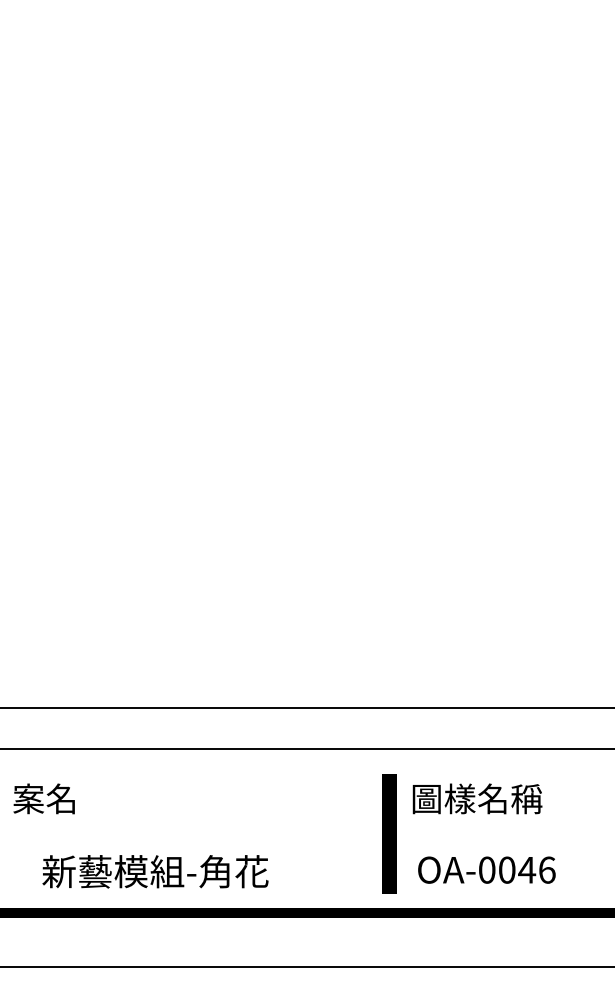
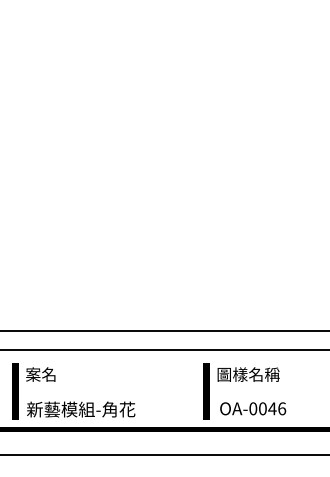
text: (156, 871) -> (81, 409), moved

